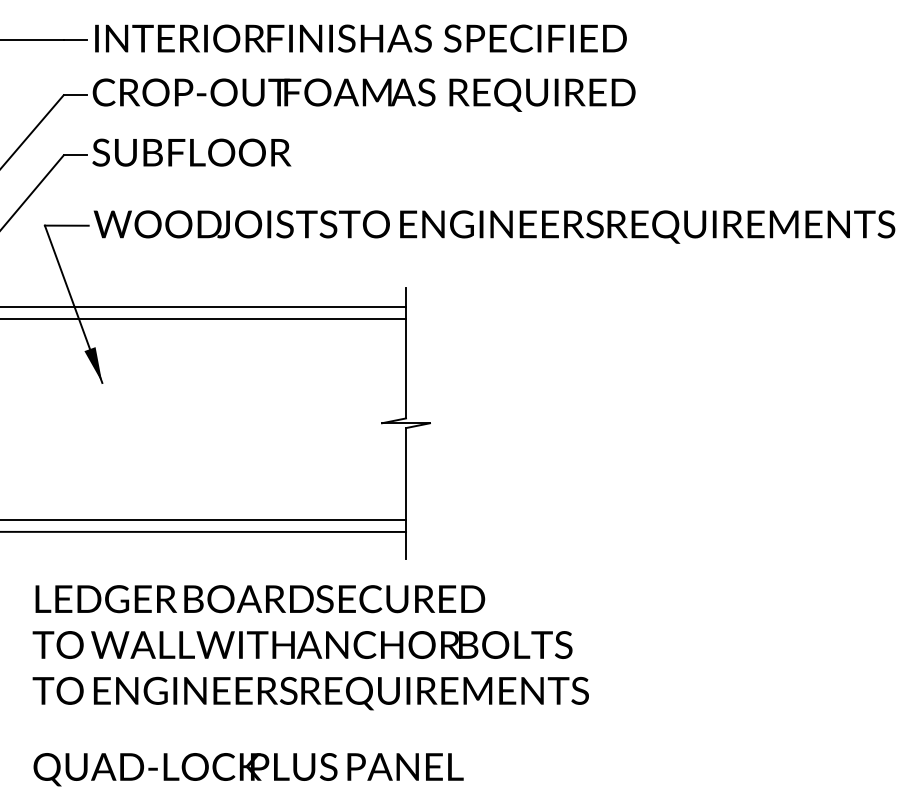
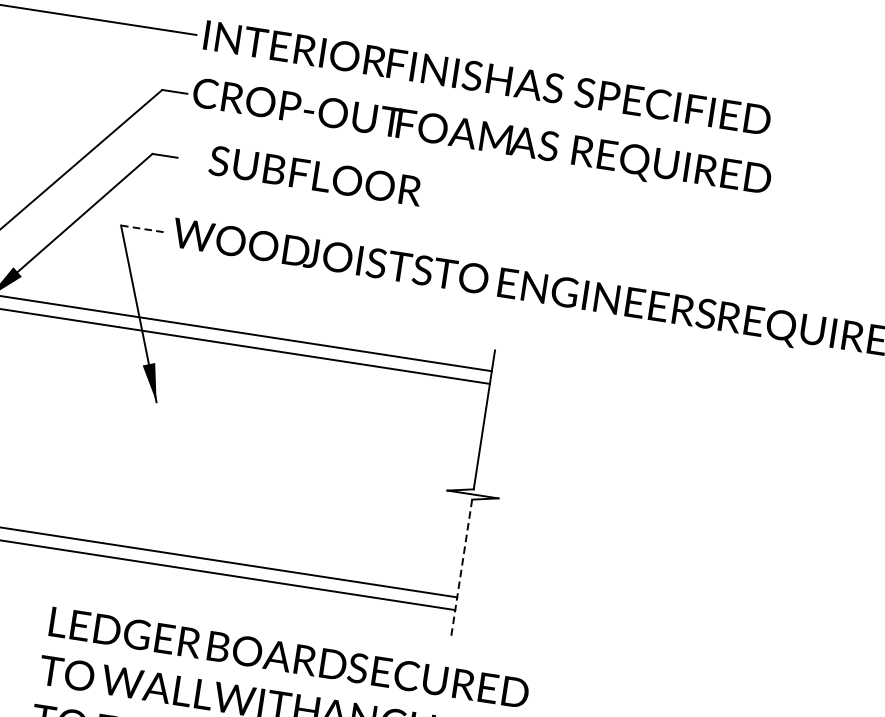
text: (191, 152) -> (315, 175), moved
line: (66, 225) -> (144, 228), solid -> dashed
line: (406, 493) -> (462, 569), solid -> dashed

